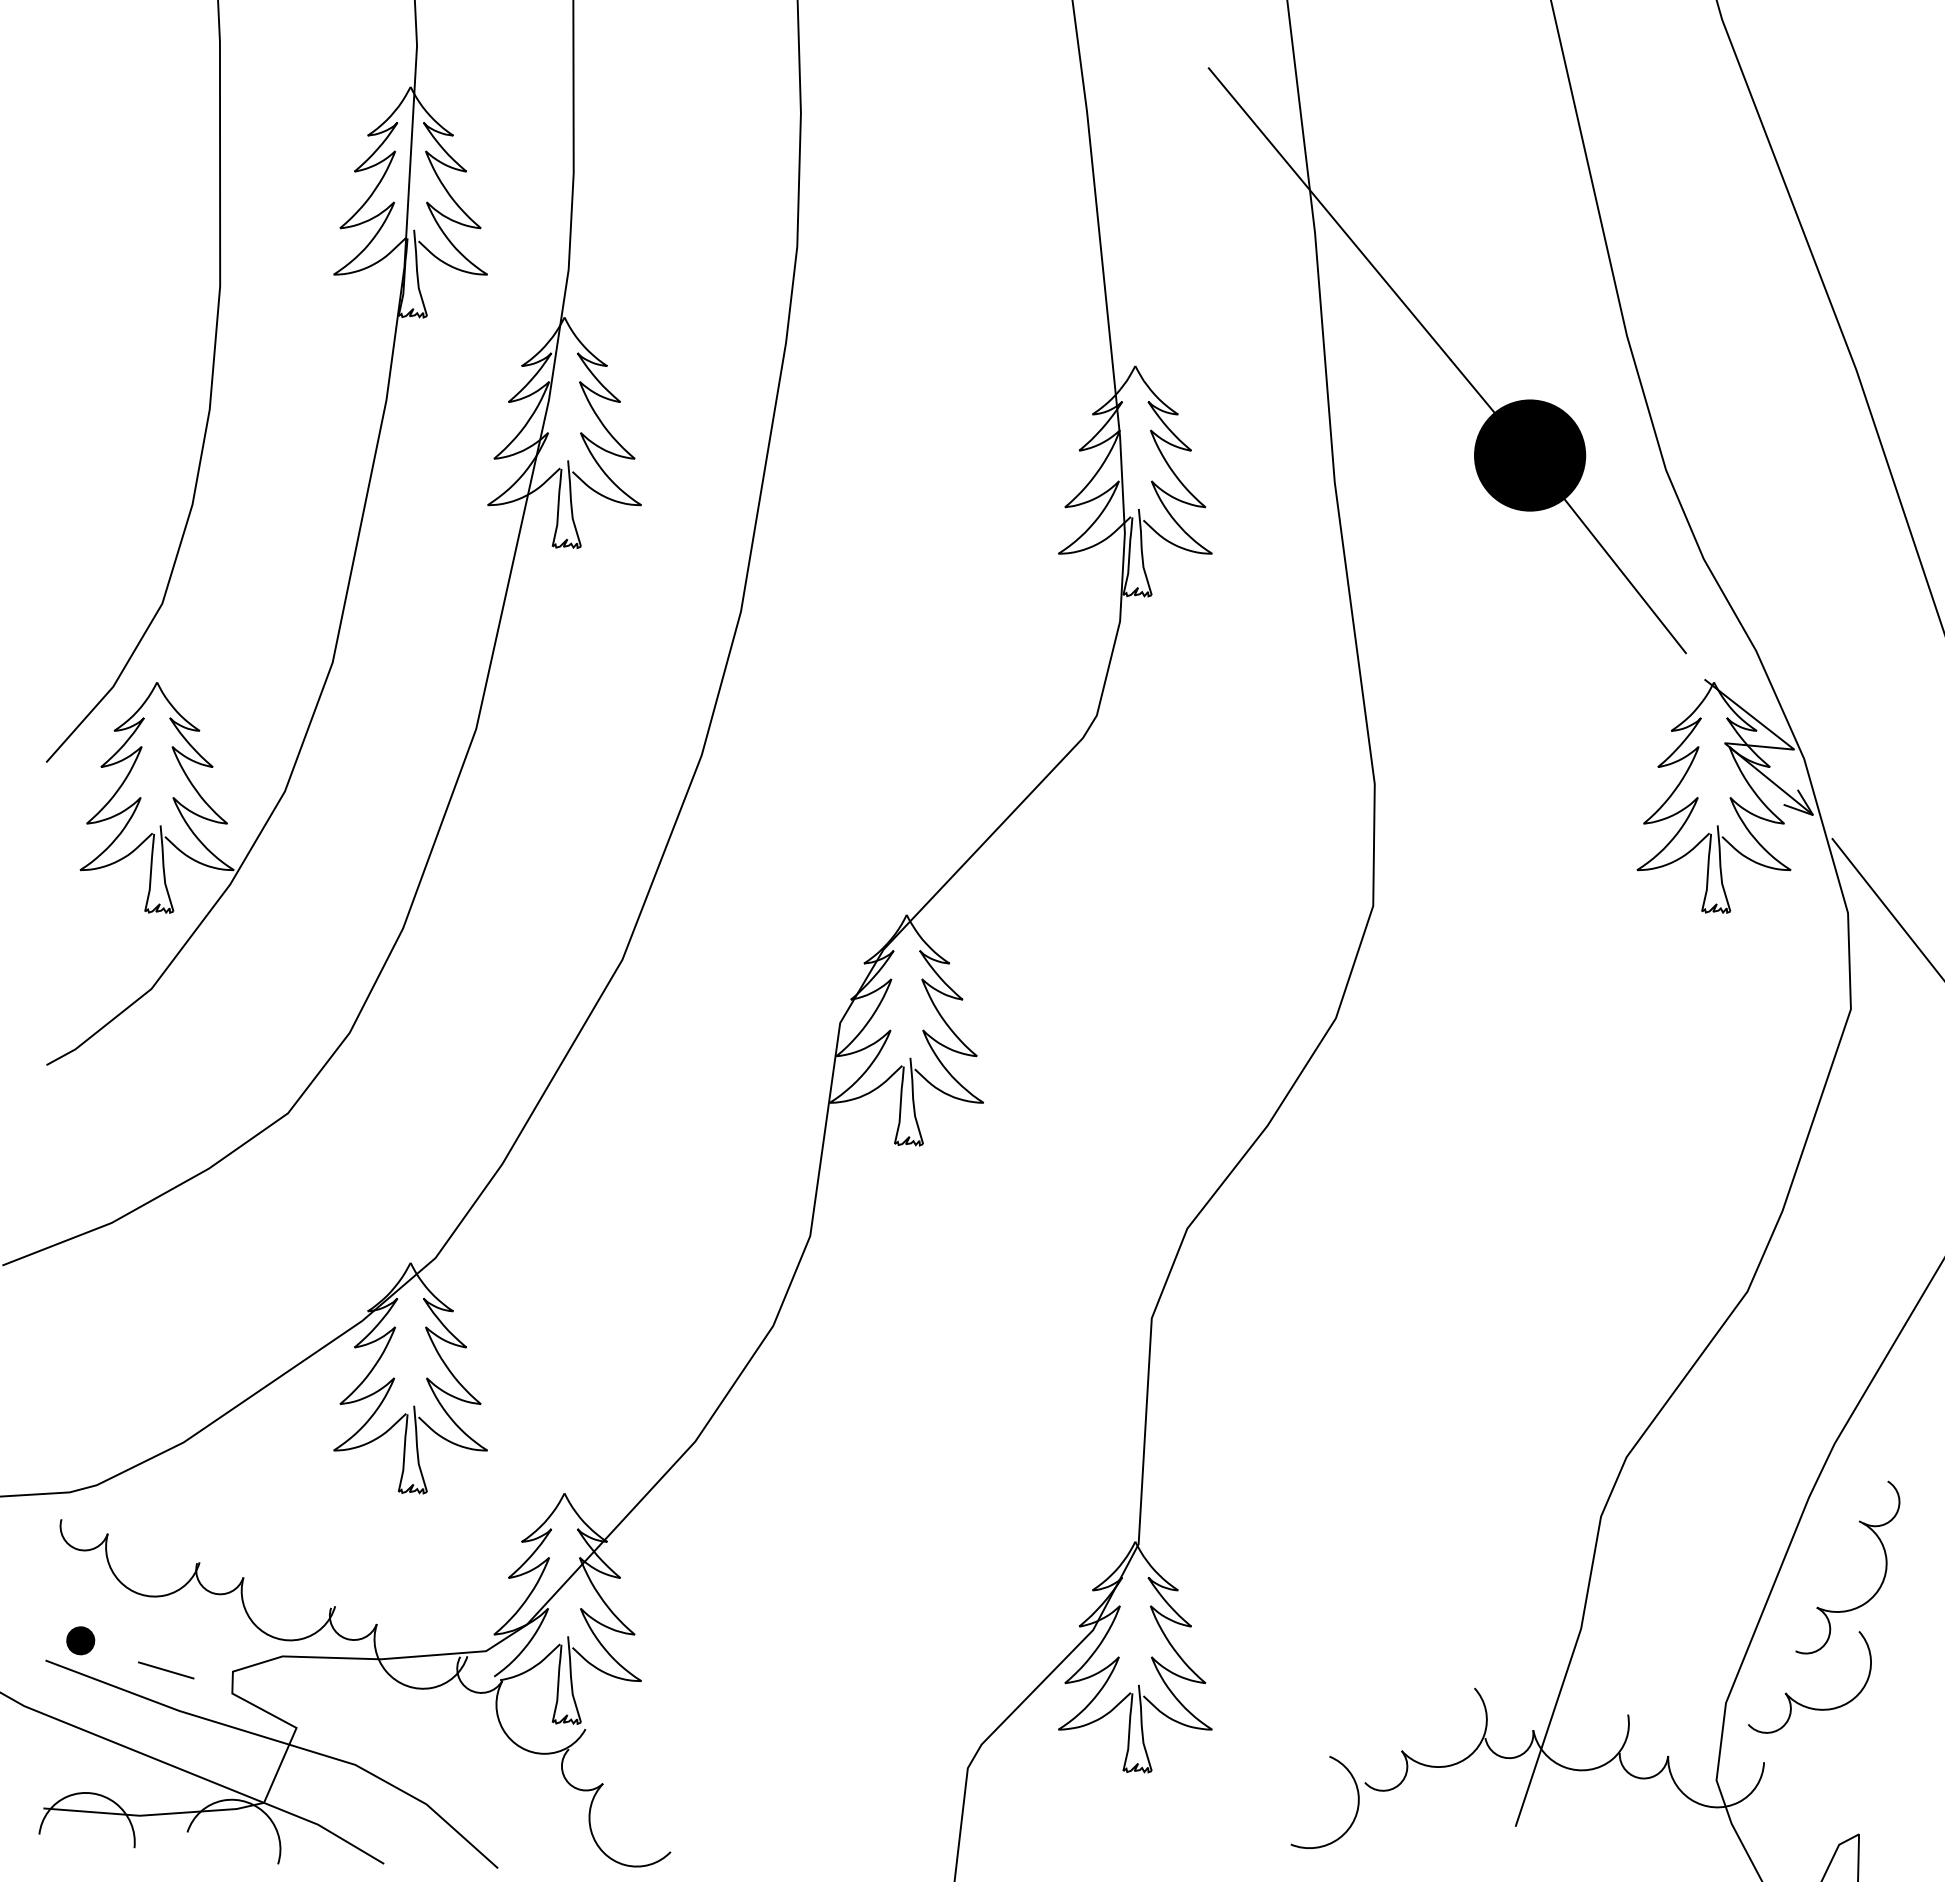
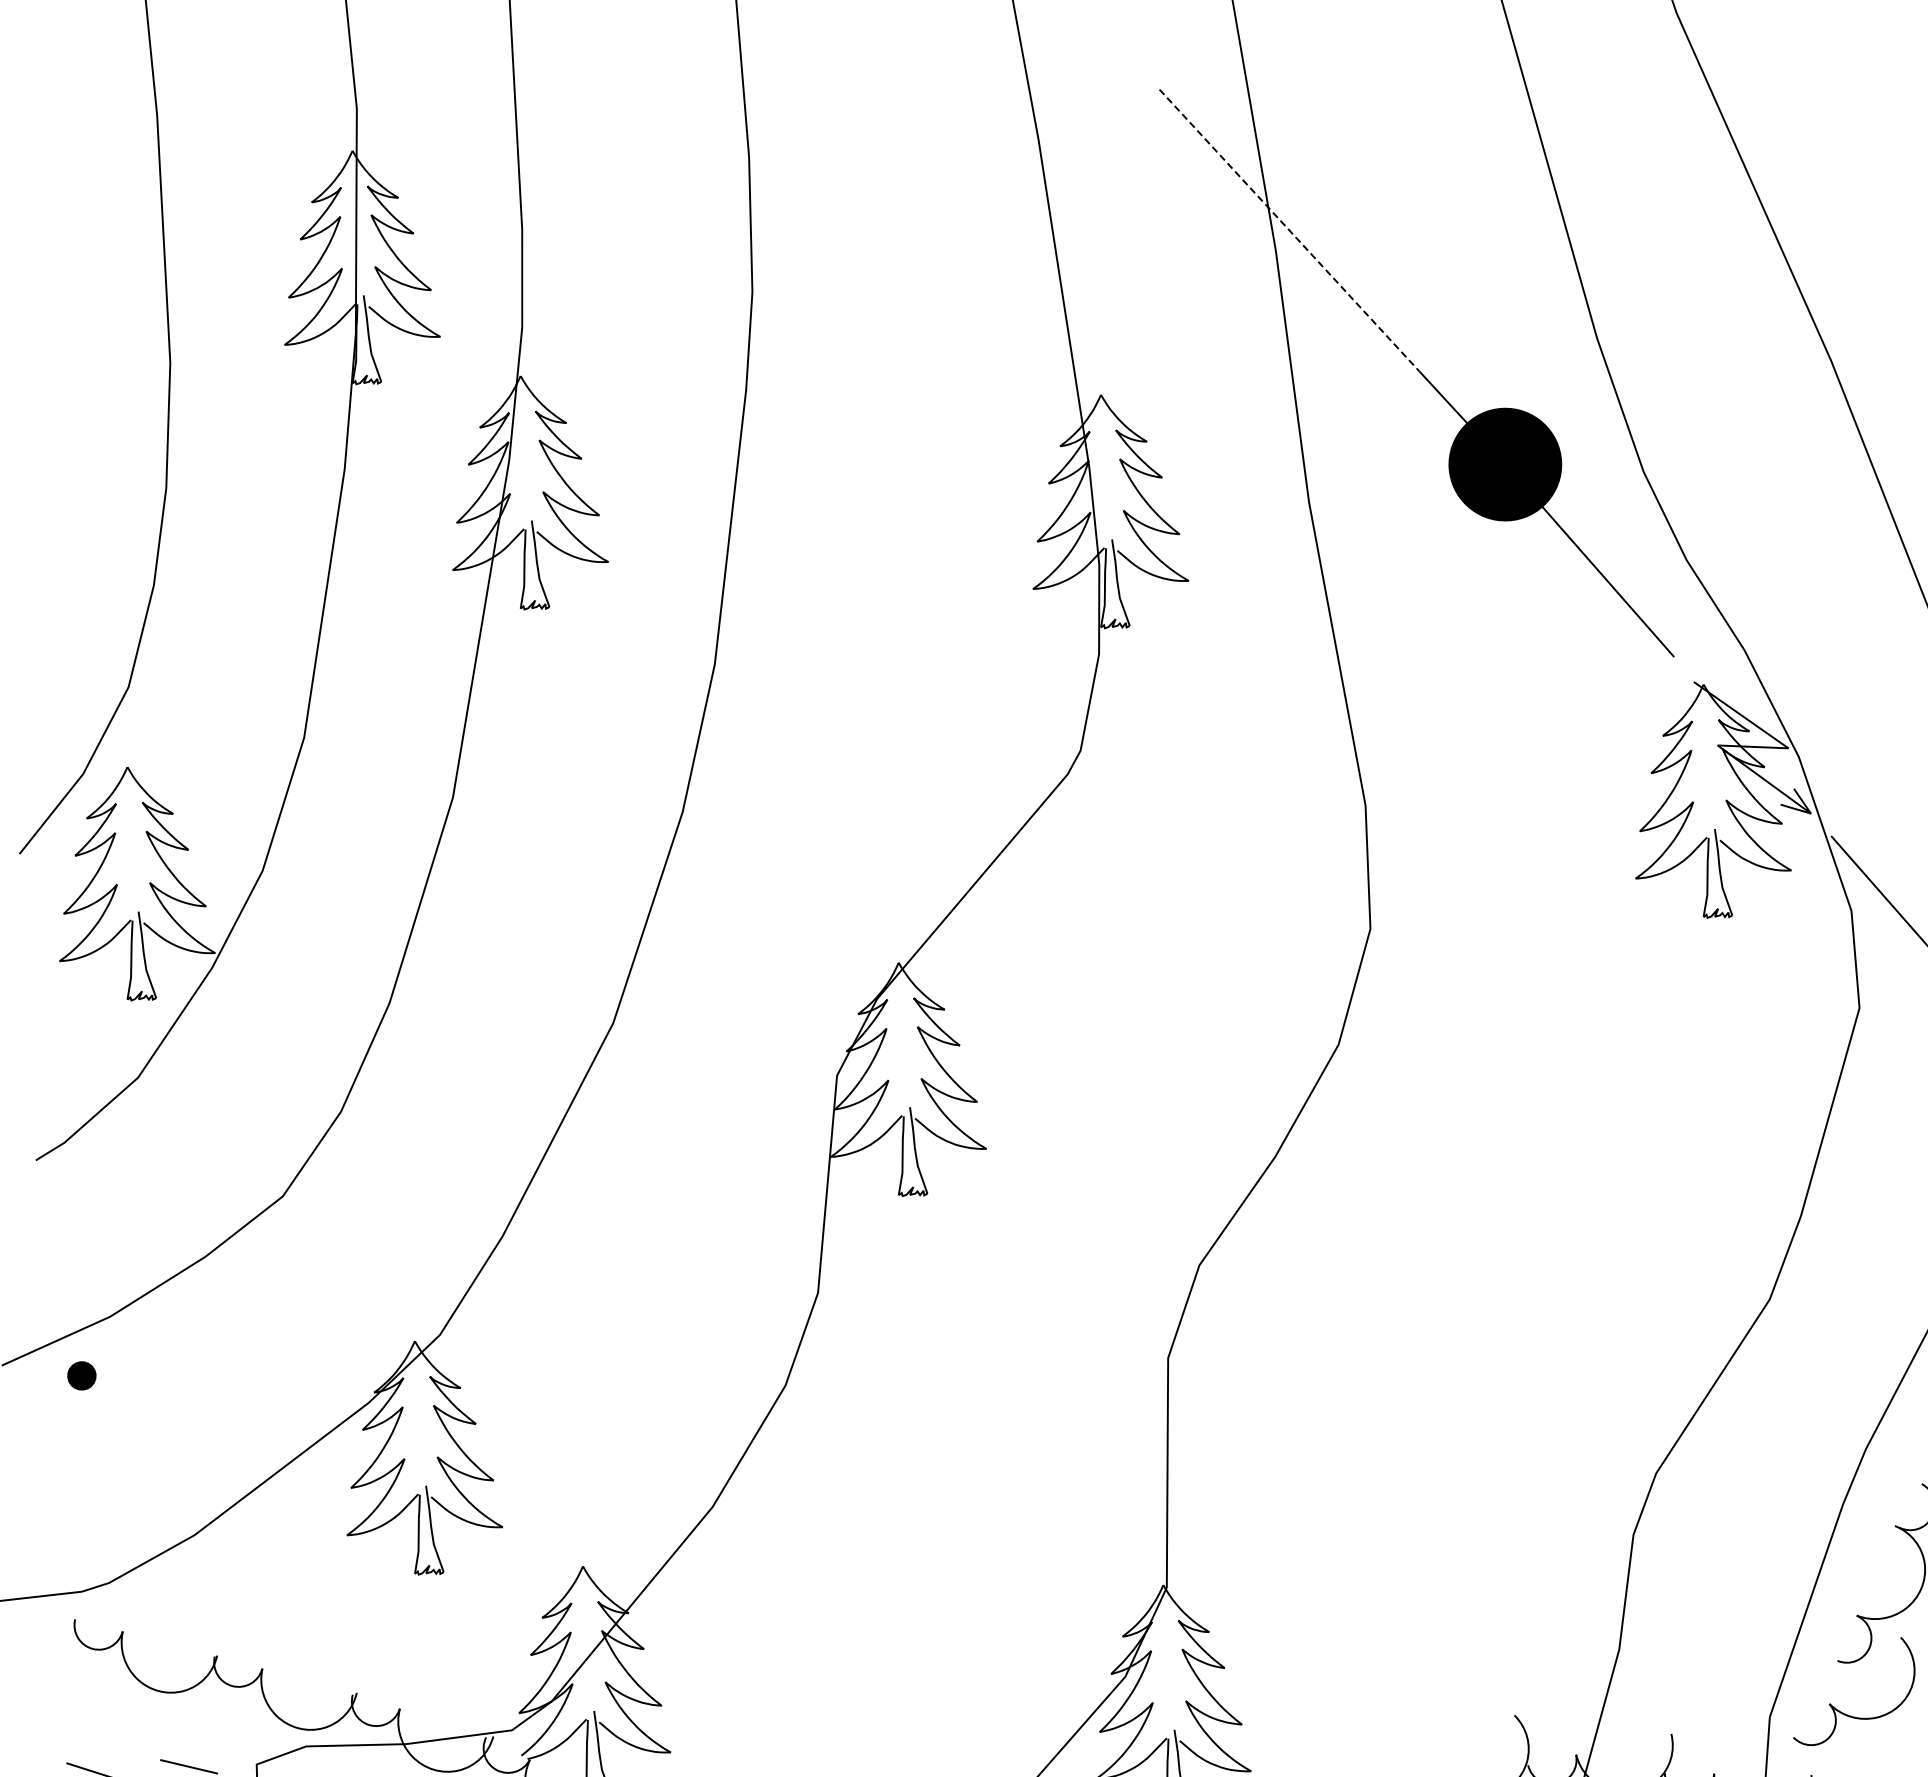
line: (1329, 214) -> (1289, 231), solid -> dashed
part: (80, 1640) -> (81, 1375), moved

